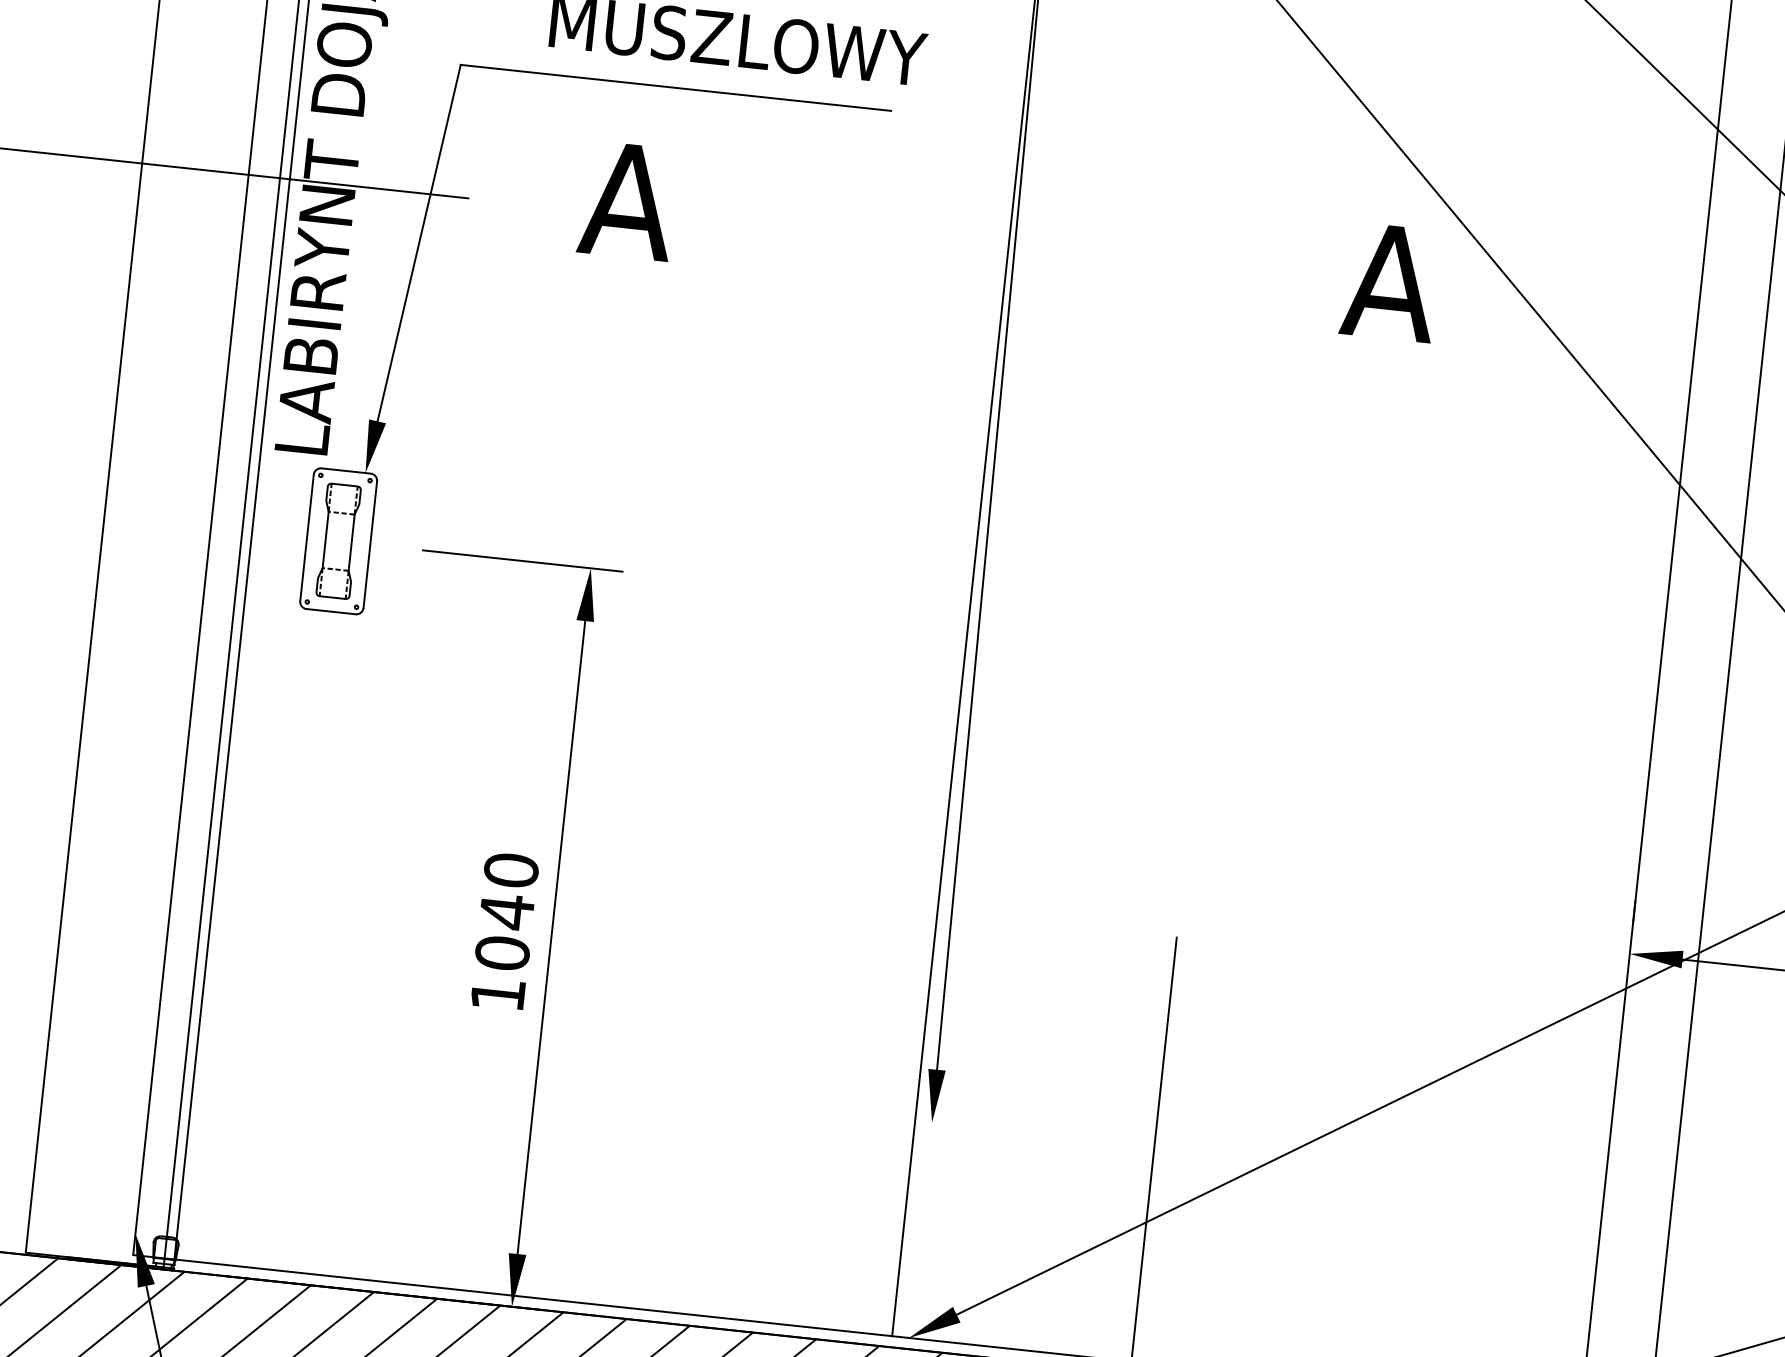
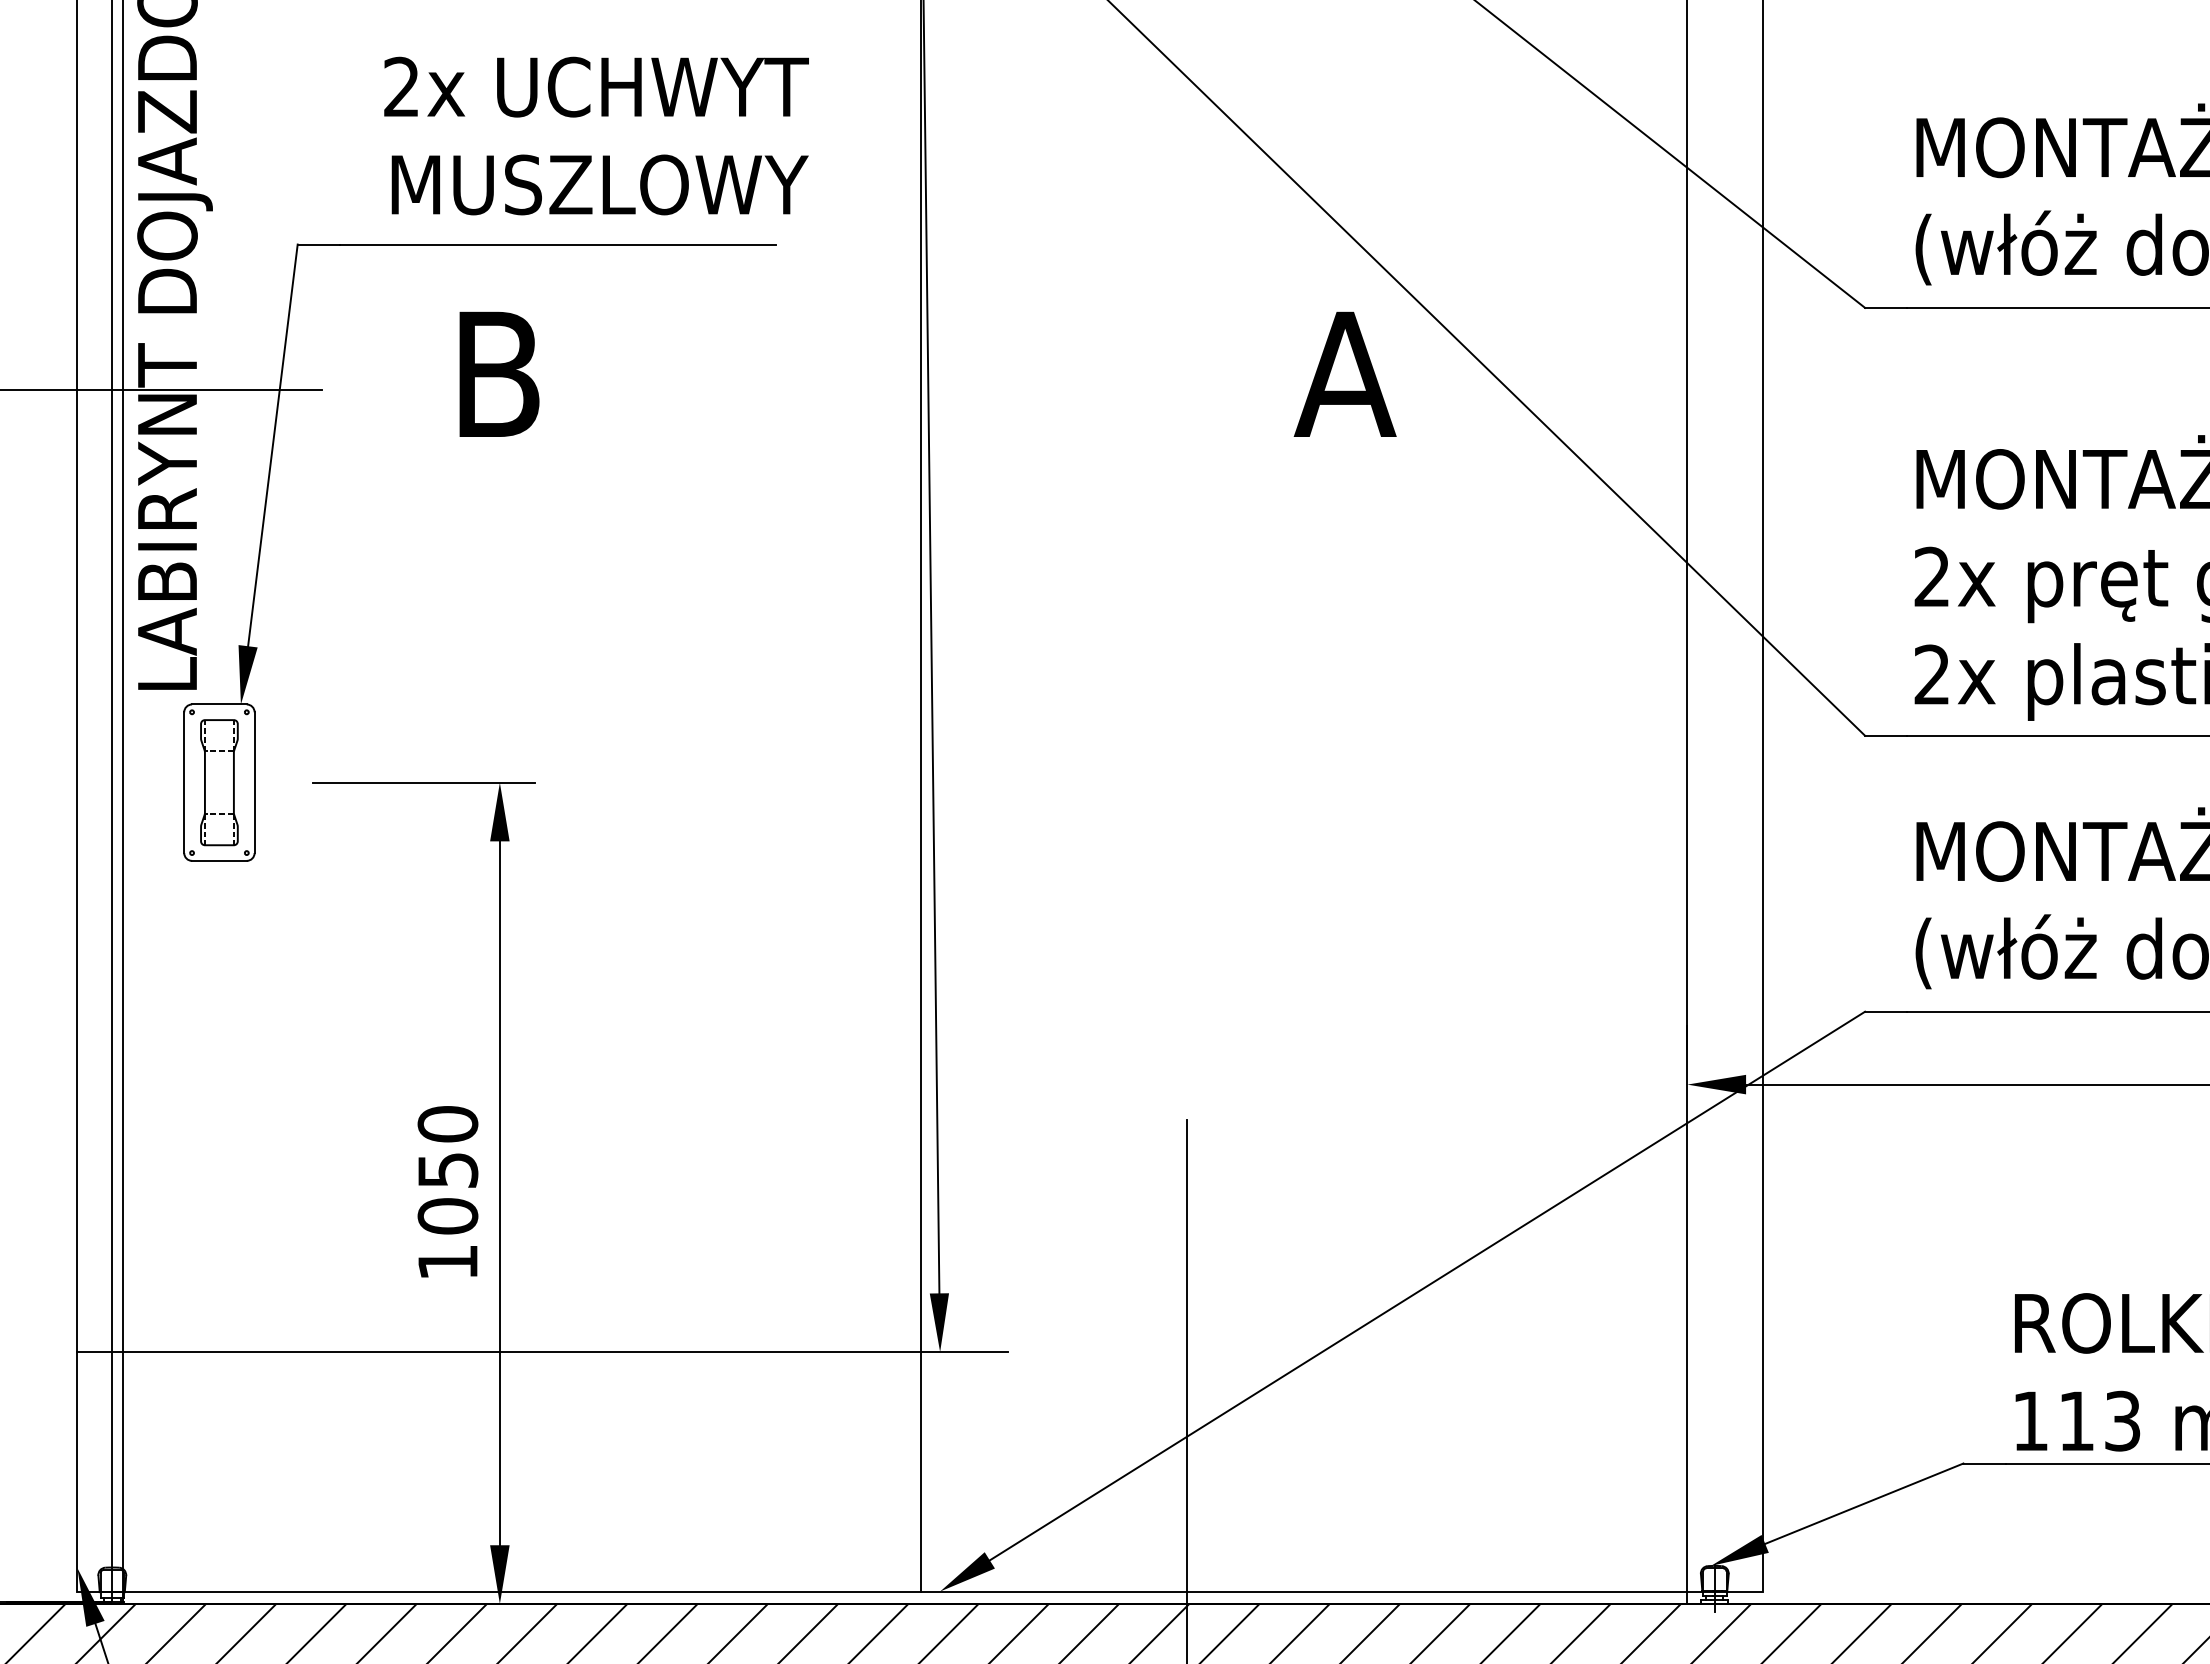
text: (628, 200) -> (497, 373), A -> B
text: (507, 912) -> (448, 1170), 1040 -> 1050
line: (574, 1084) -> (542, 1352), added

